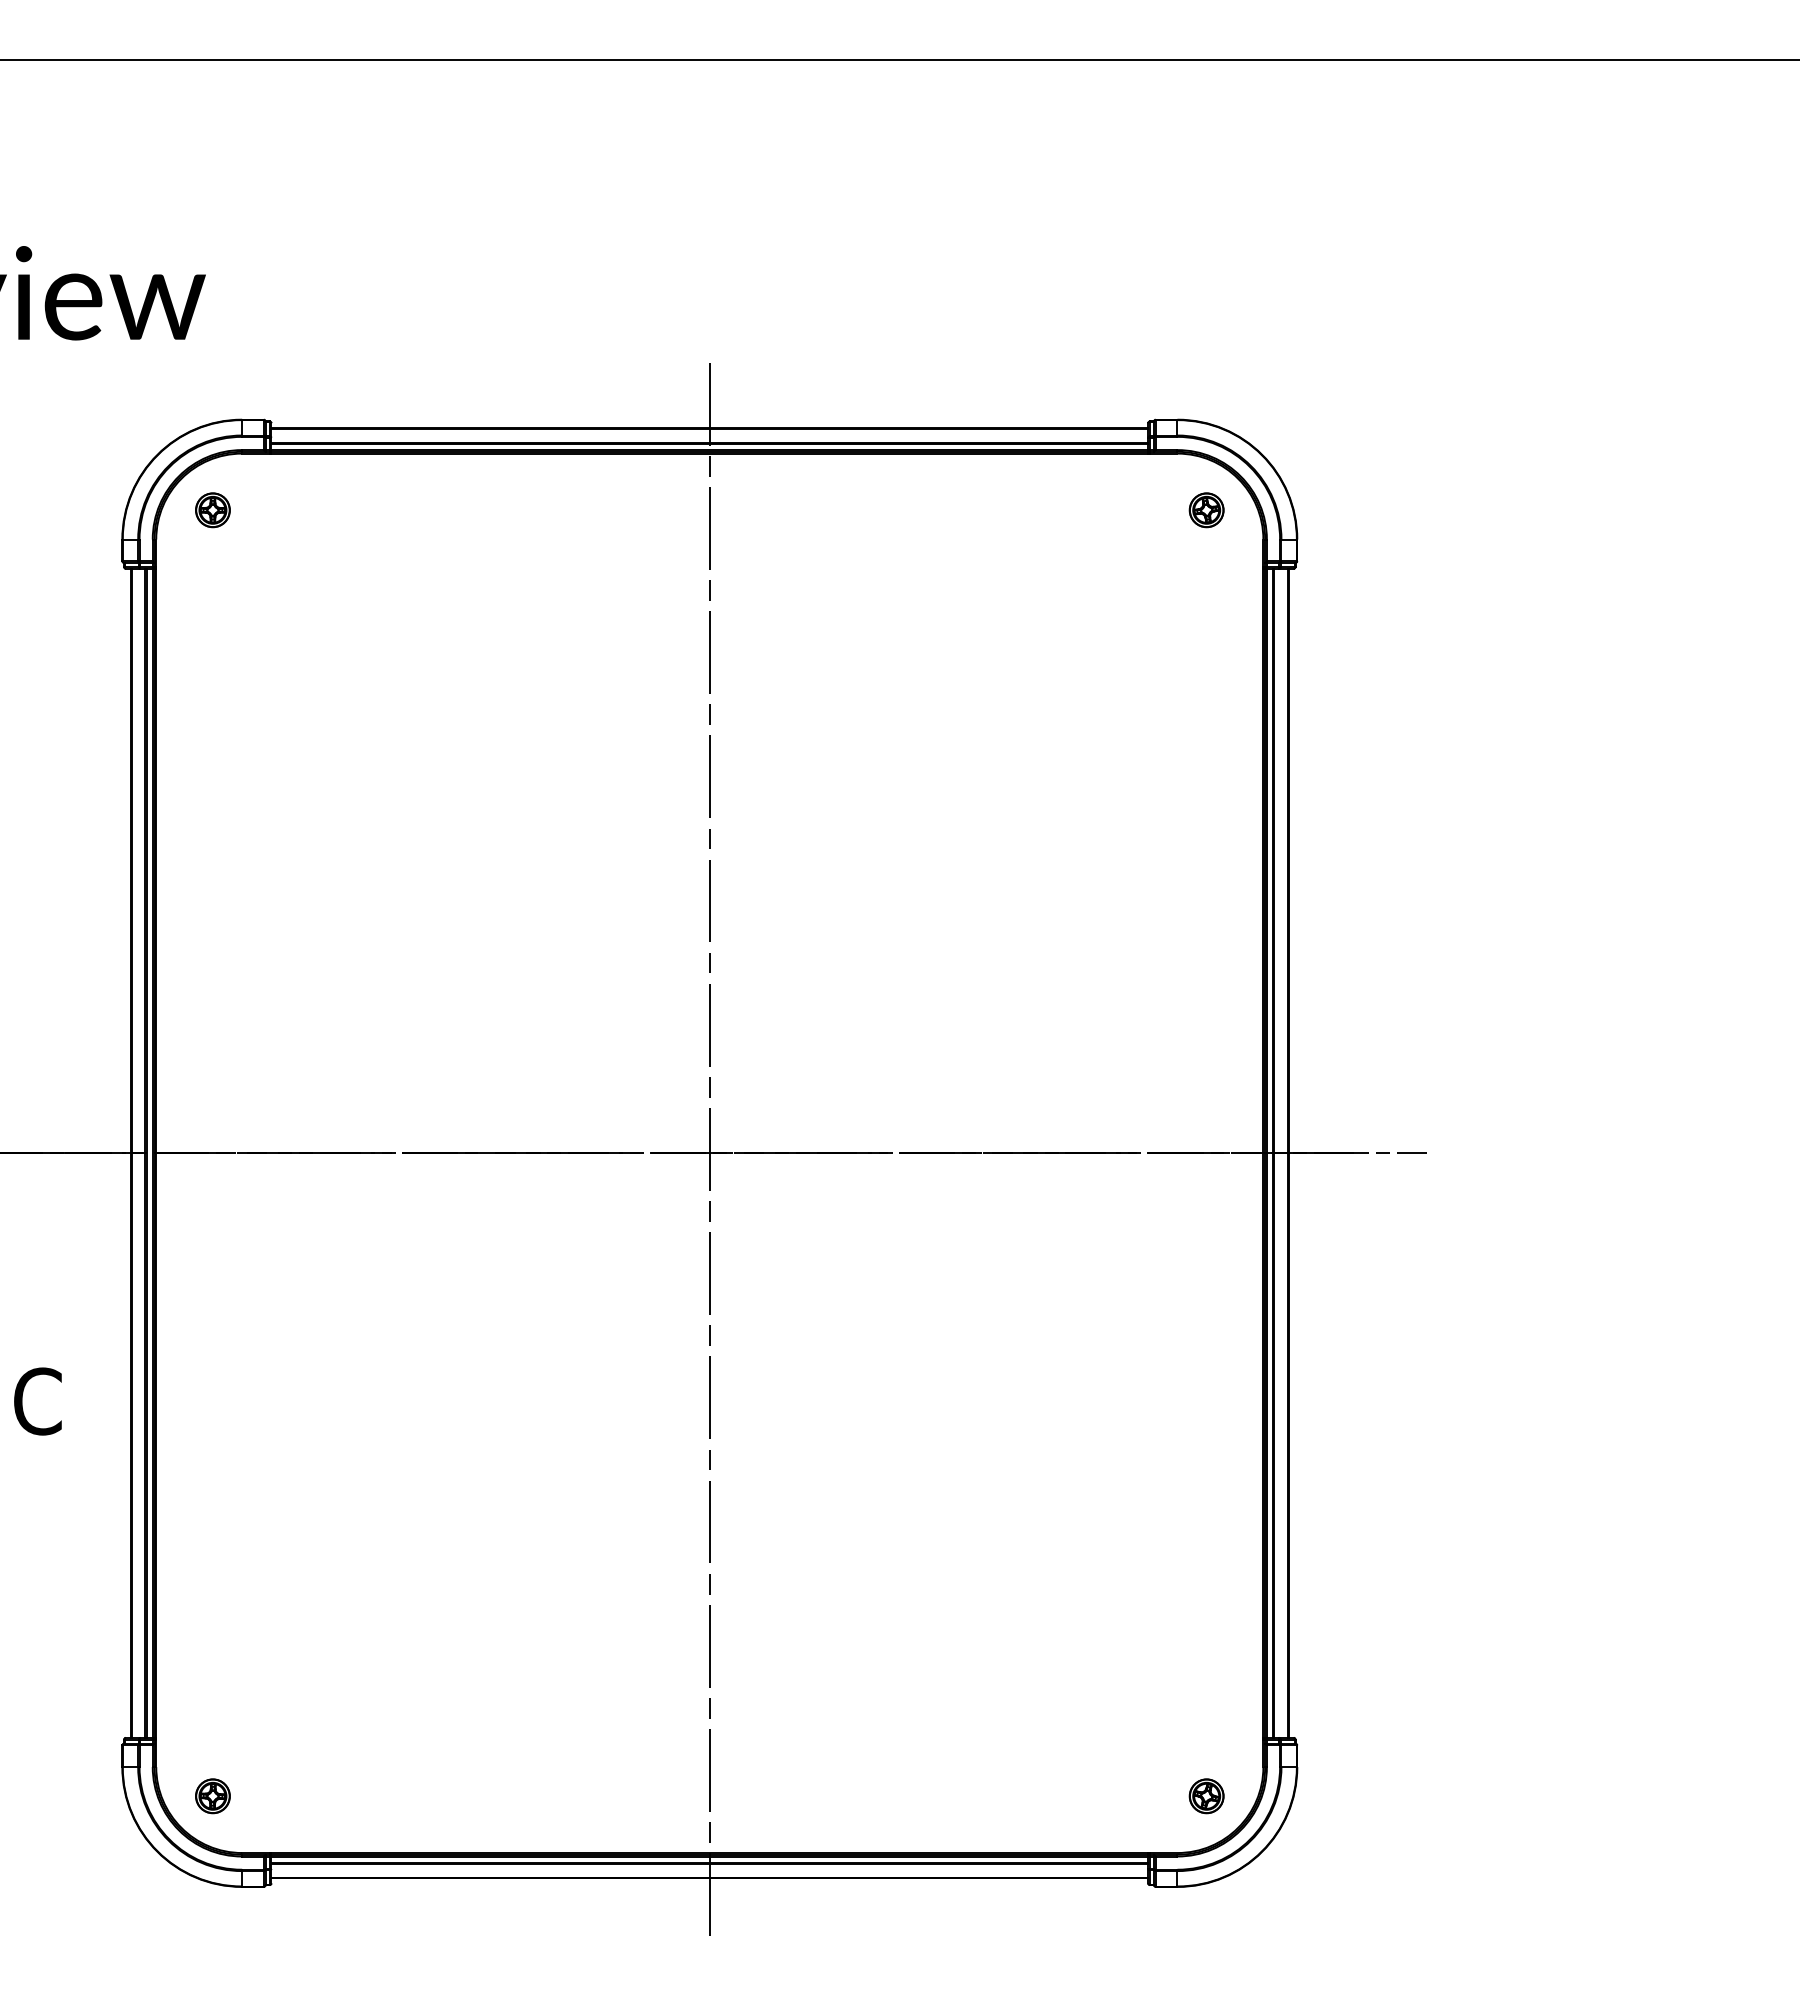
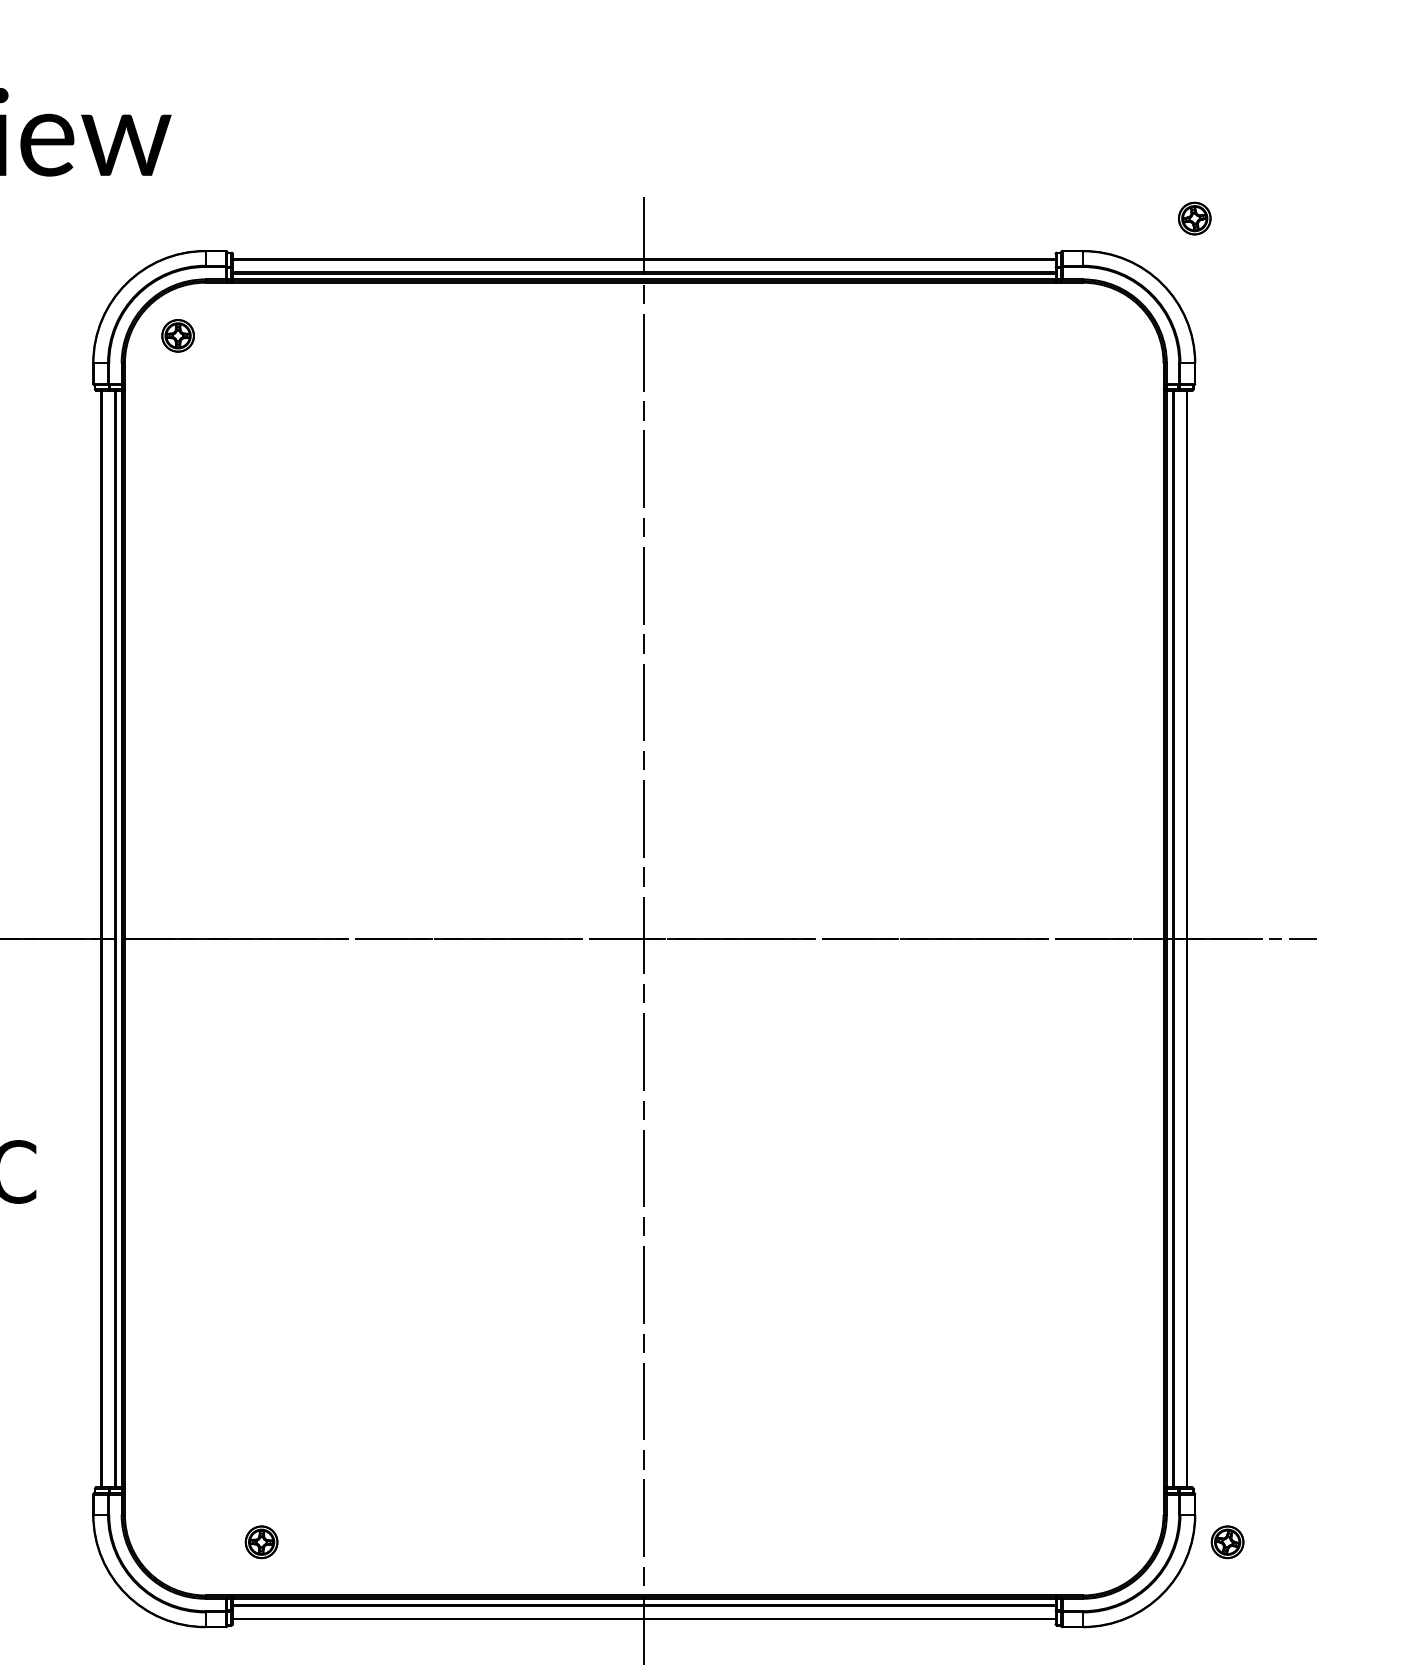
part: (1206, 510) -> (1194, 218), moved
part: (212, 1796) -> (261, 1542), moved
part: (1206, 1796) -> (1227, 1542), moved

